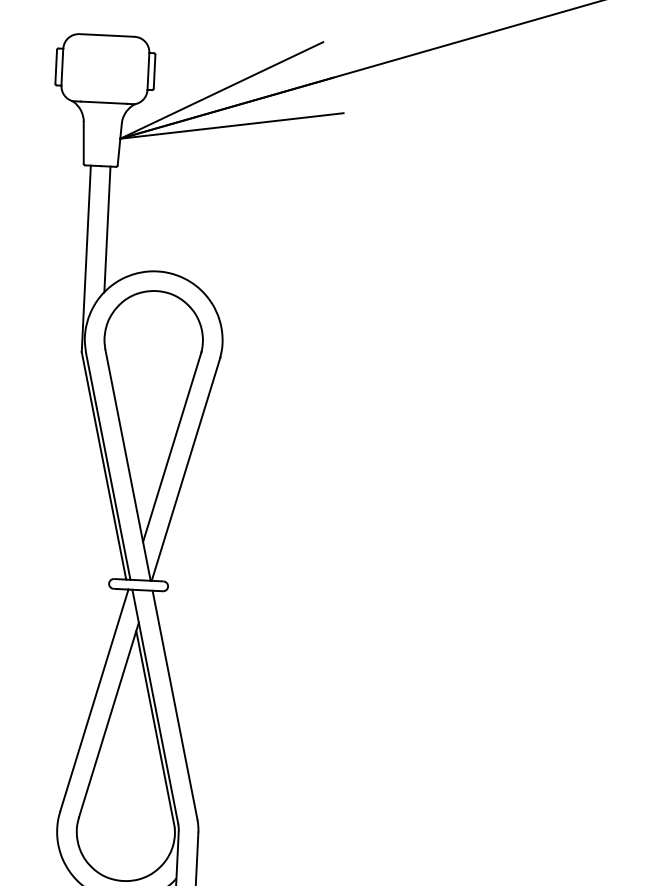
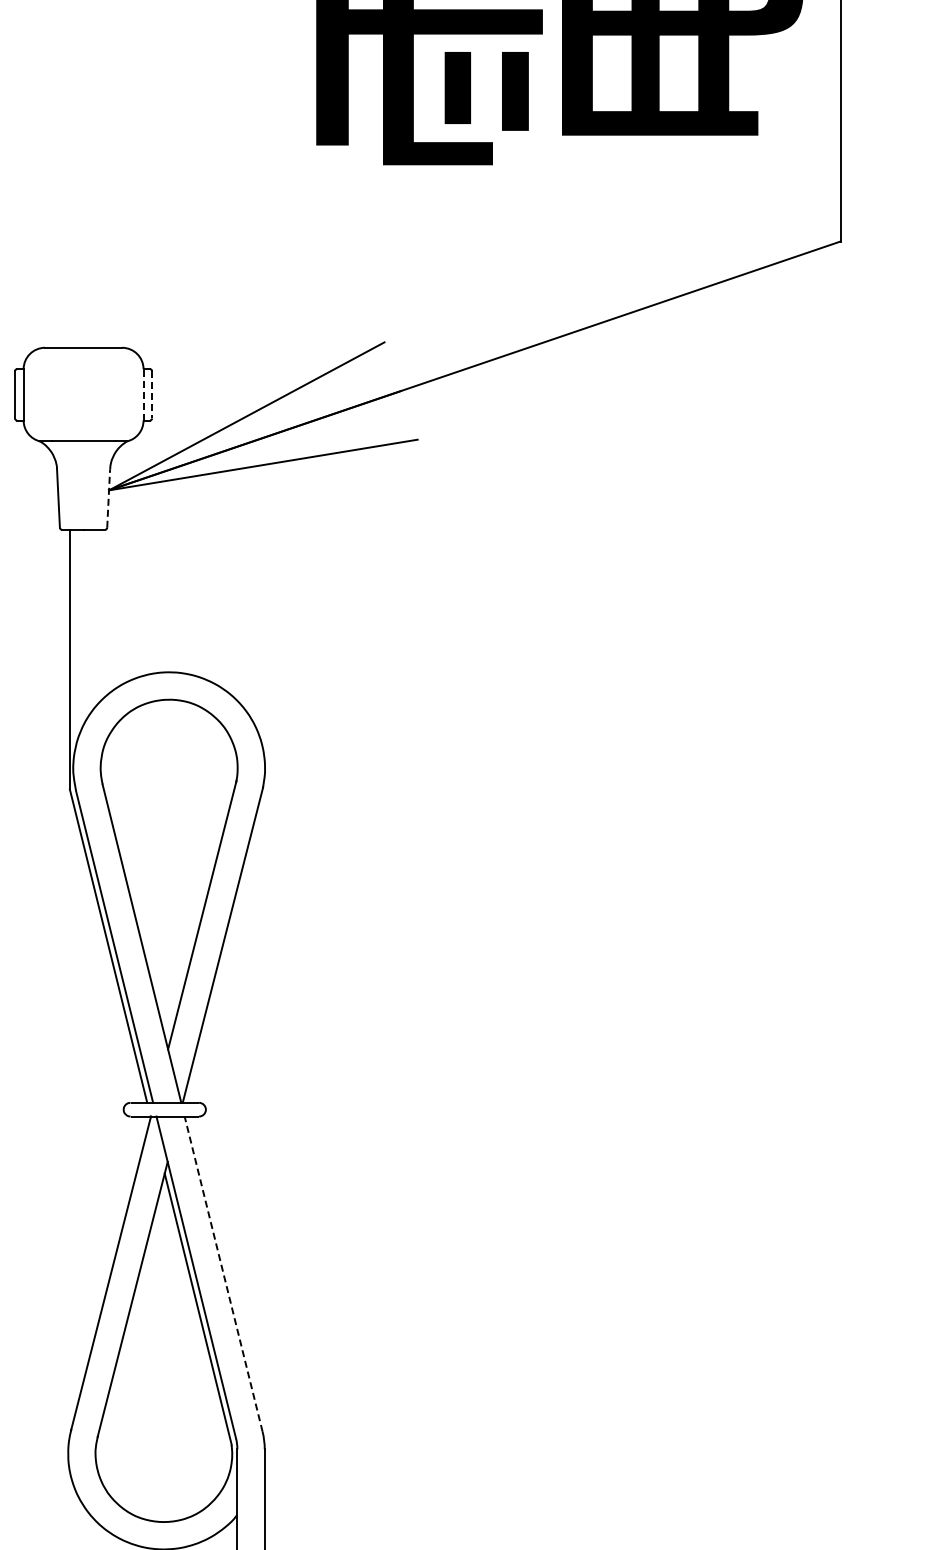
line: (148, 71) -> (143, 394), solid -> dashed
line: (154, 71) -> (152, 394), solid -> dashed
line: (119, 144) -> (108, 498), solid -> dashed
line: (107, 229) -> (97, 617), removed
line: (174, 704) -> (223, 1273), solid -> dashed

